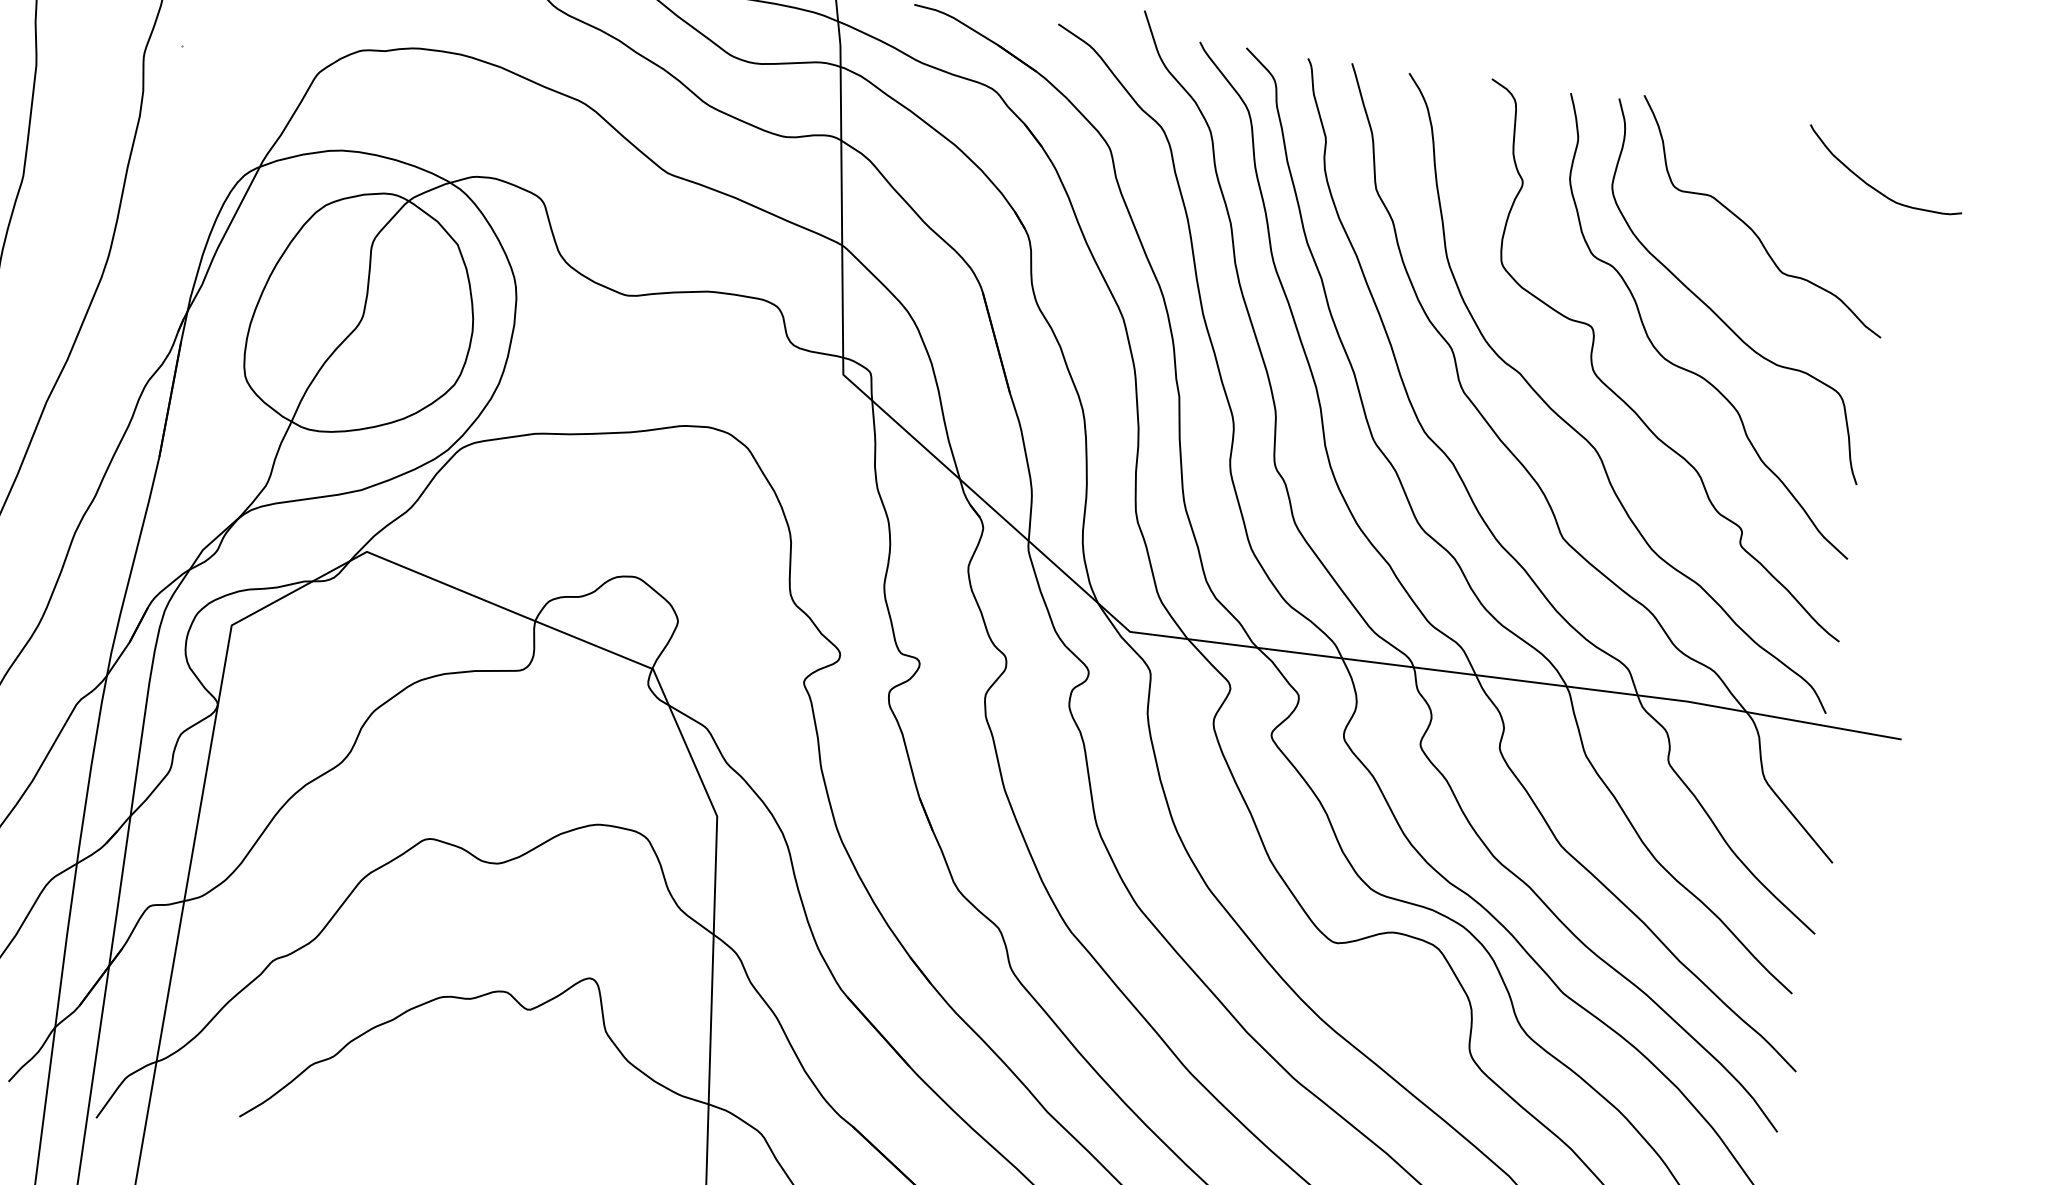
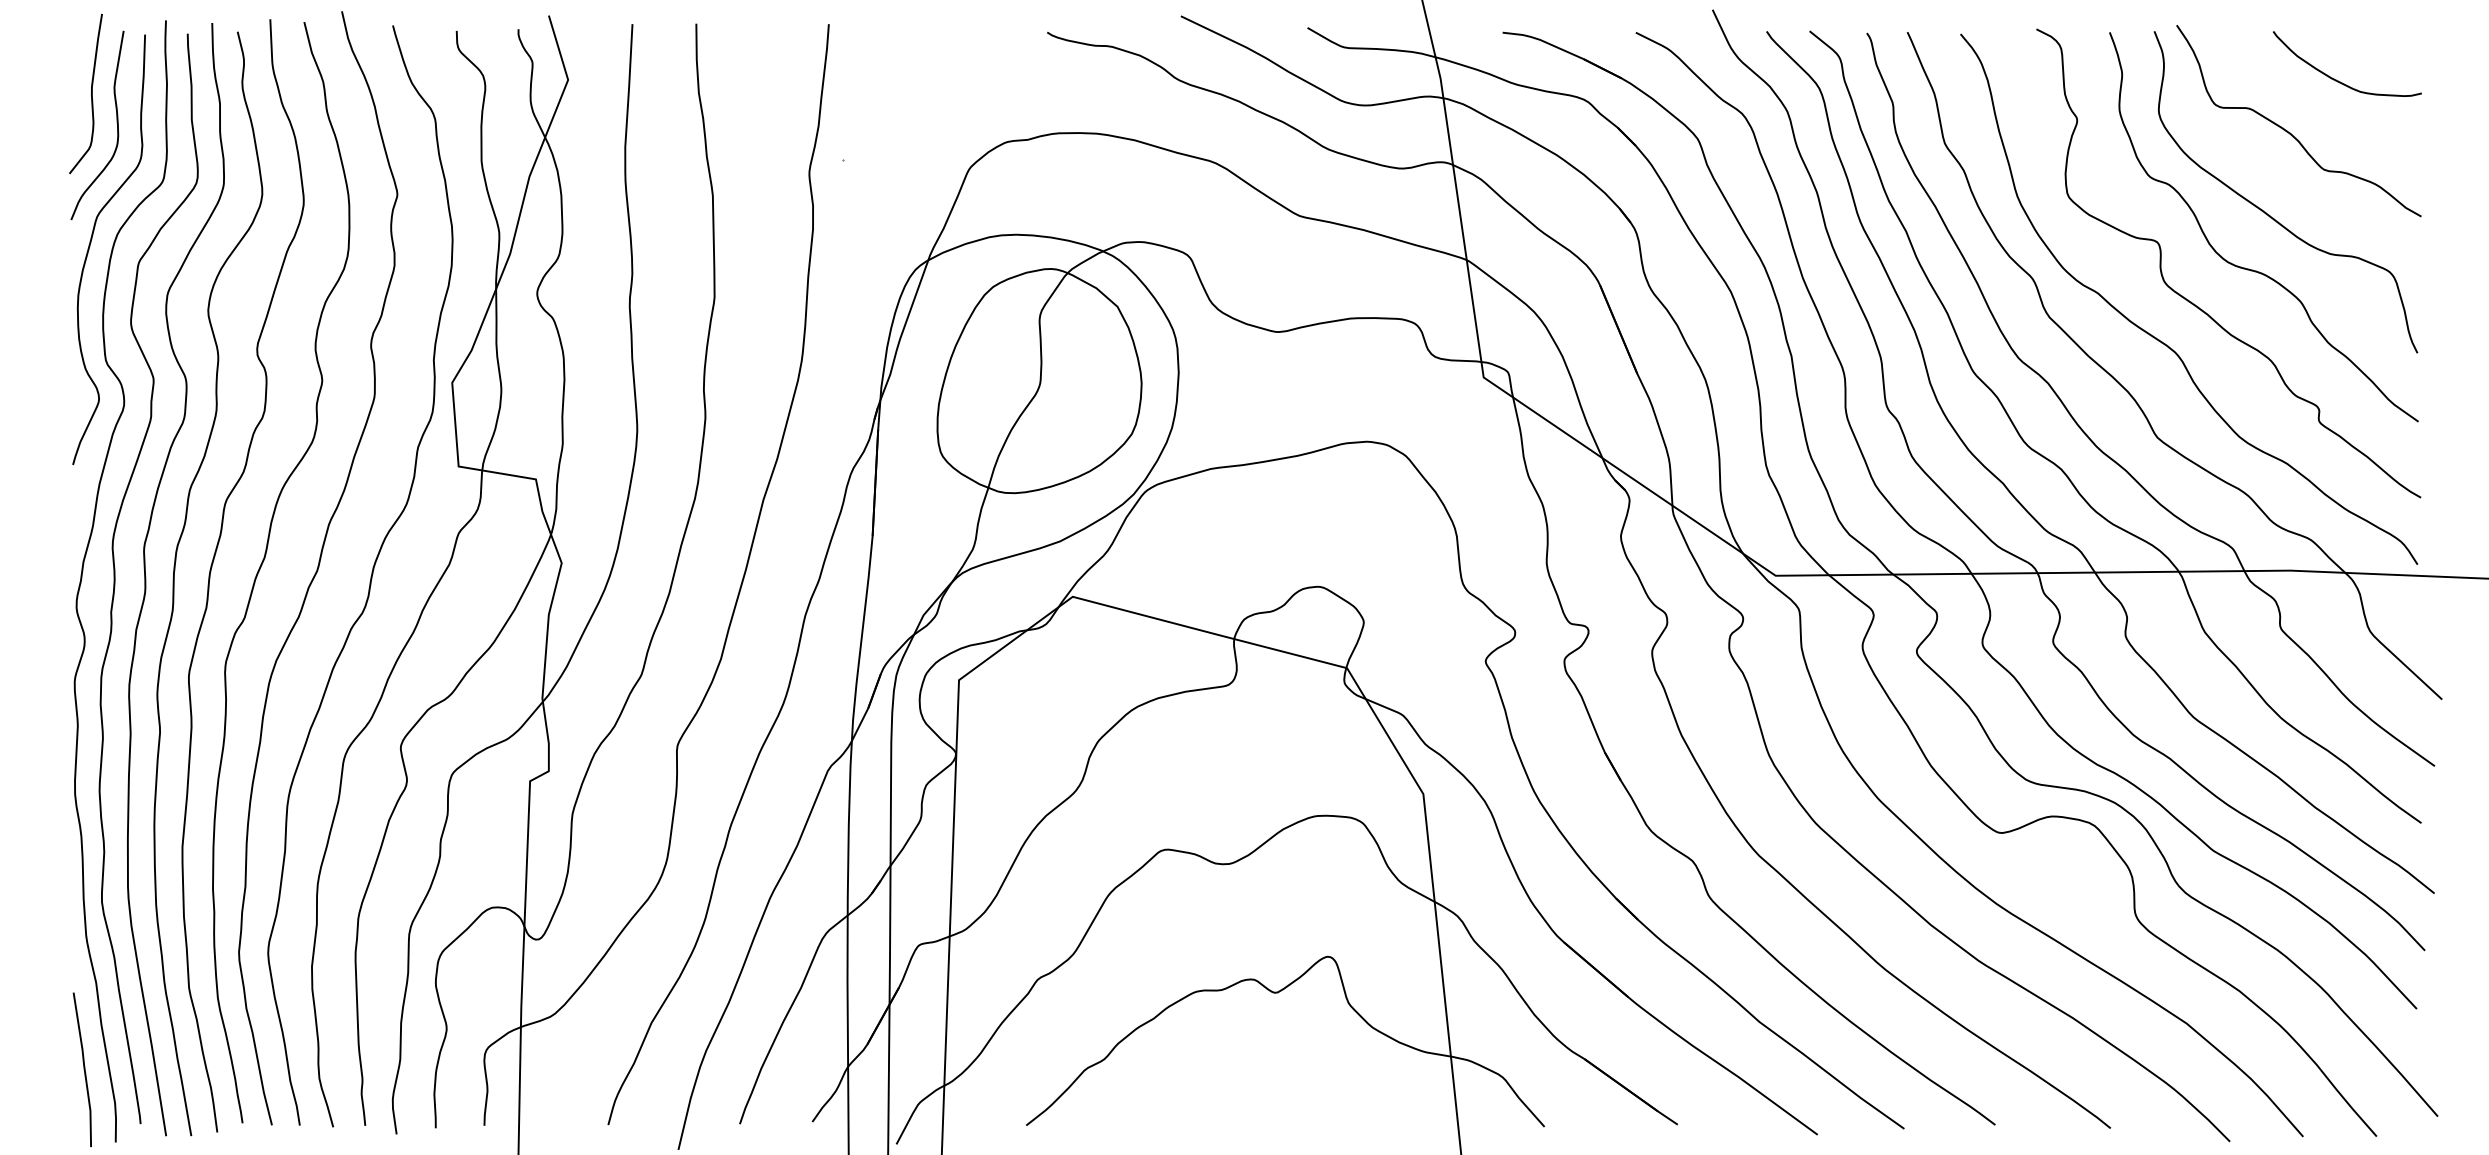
curve: (1873, 187) -> (2338, 80), moved

